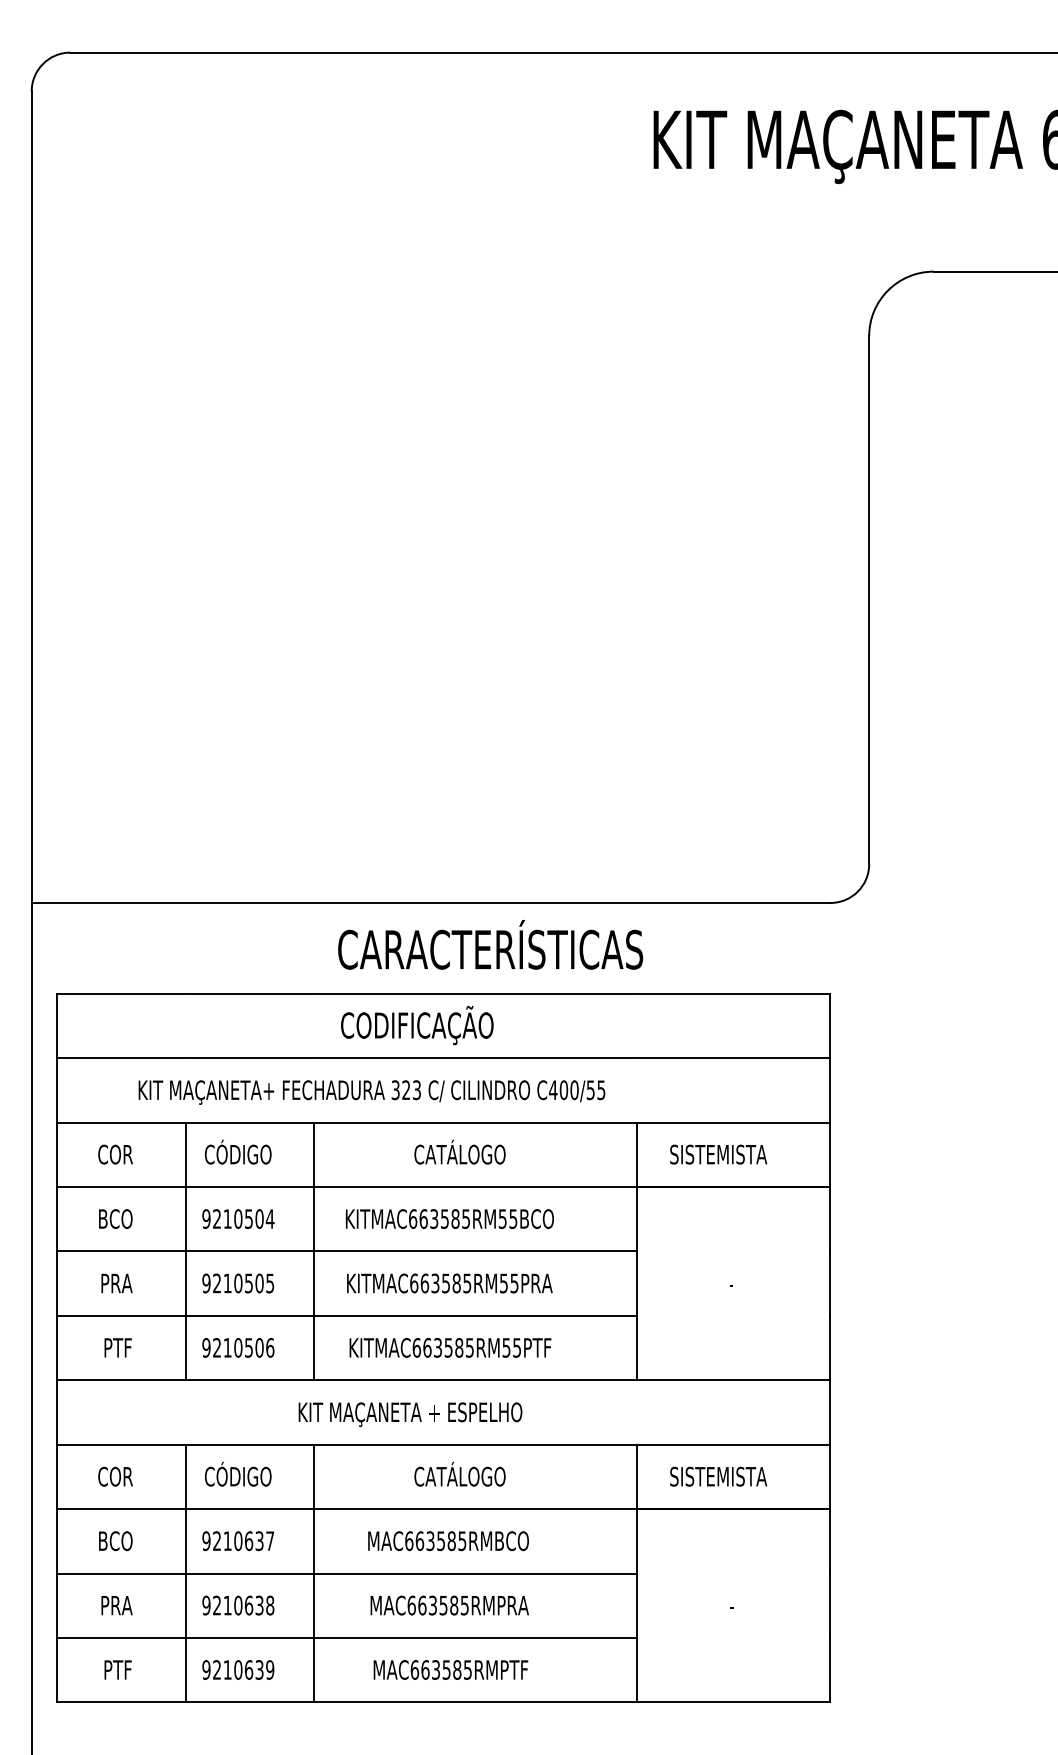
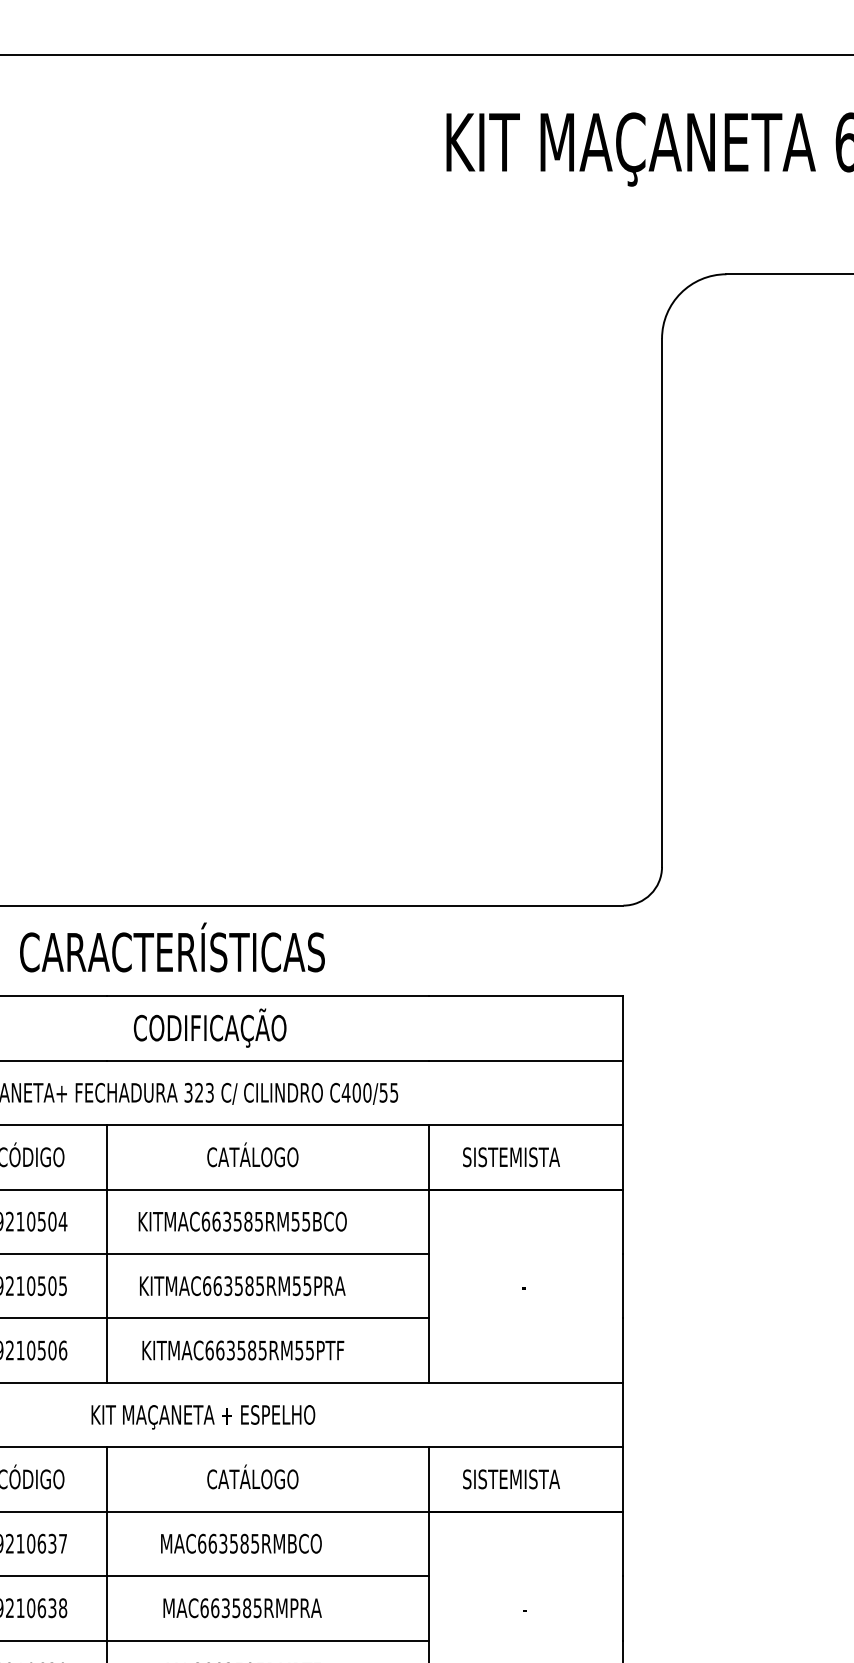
text: (490, 944) -> (172, 947), moved

